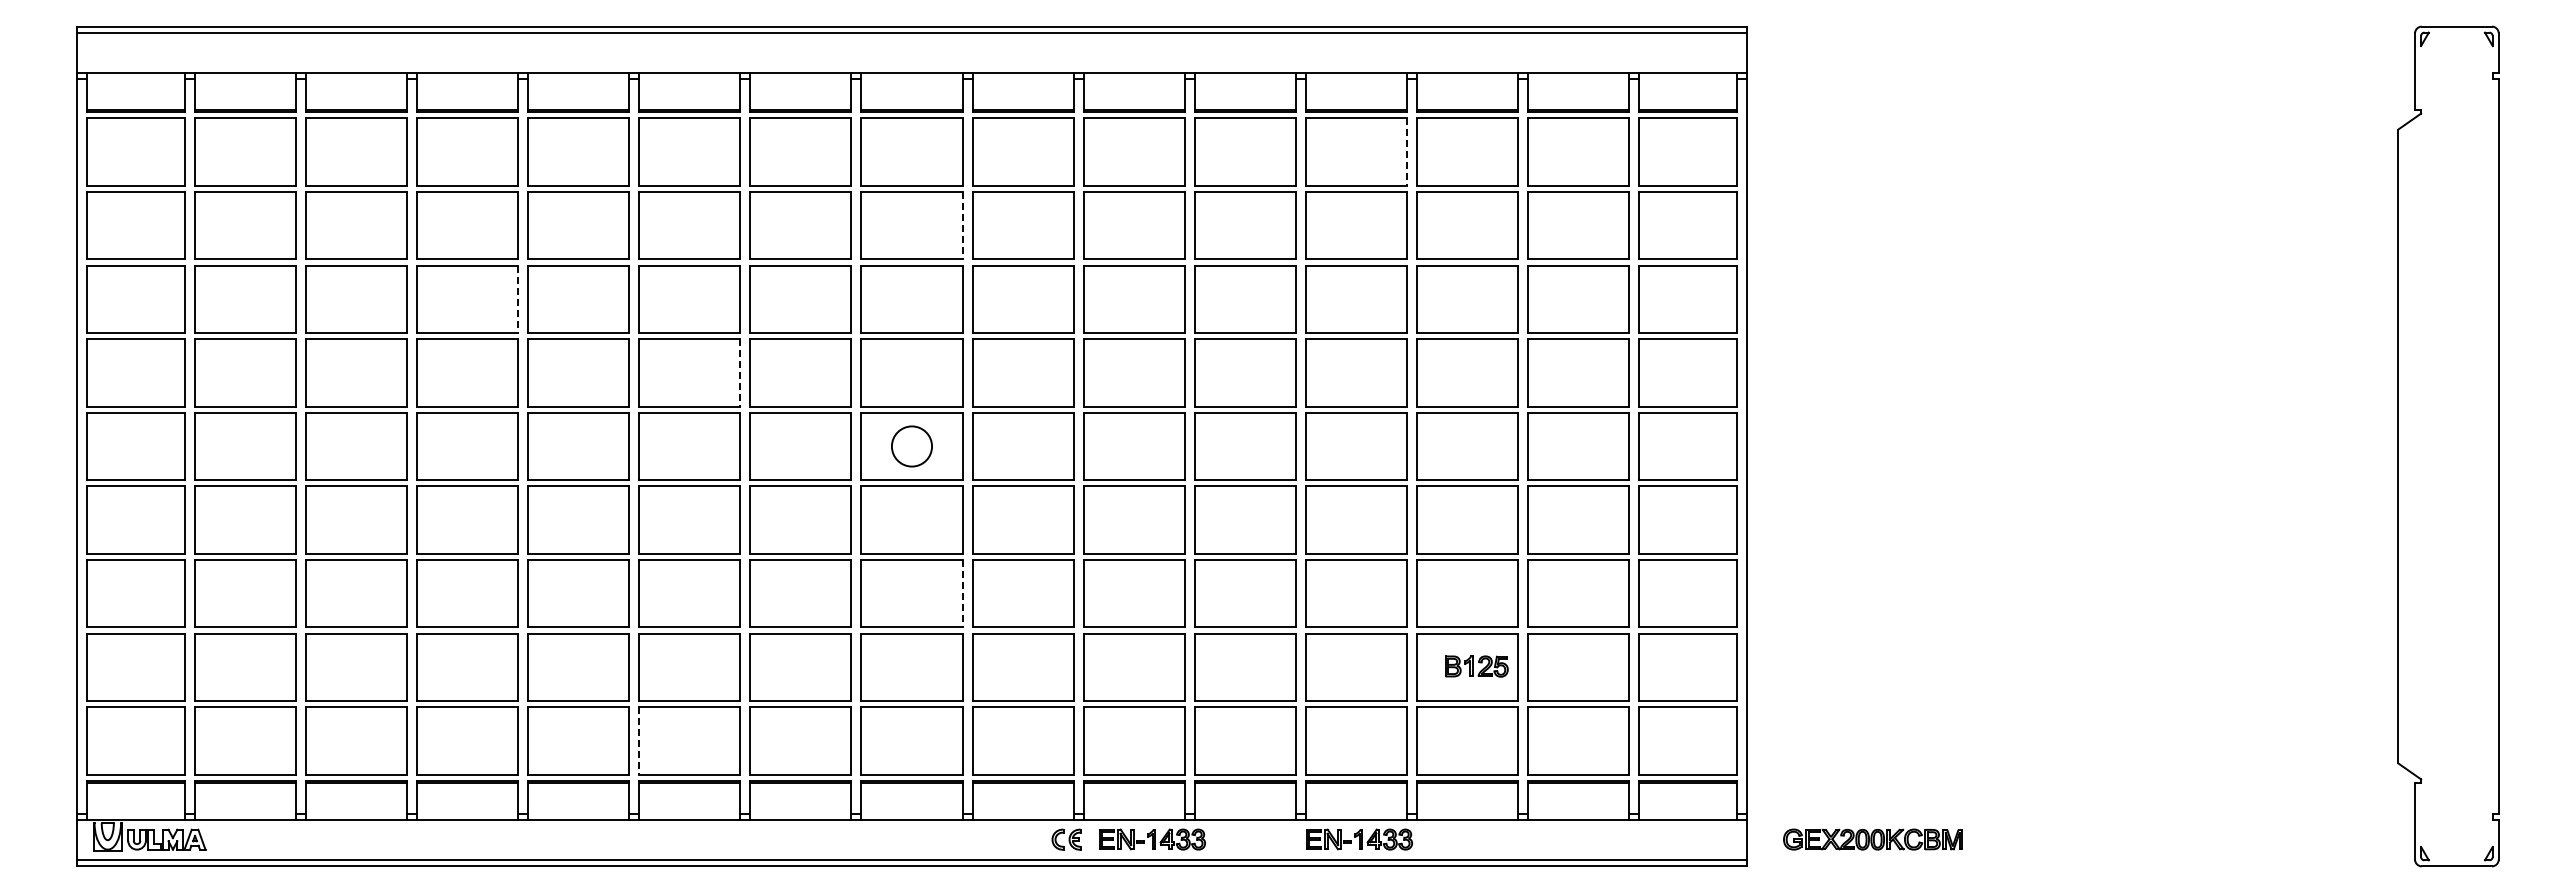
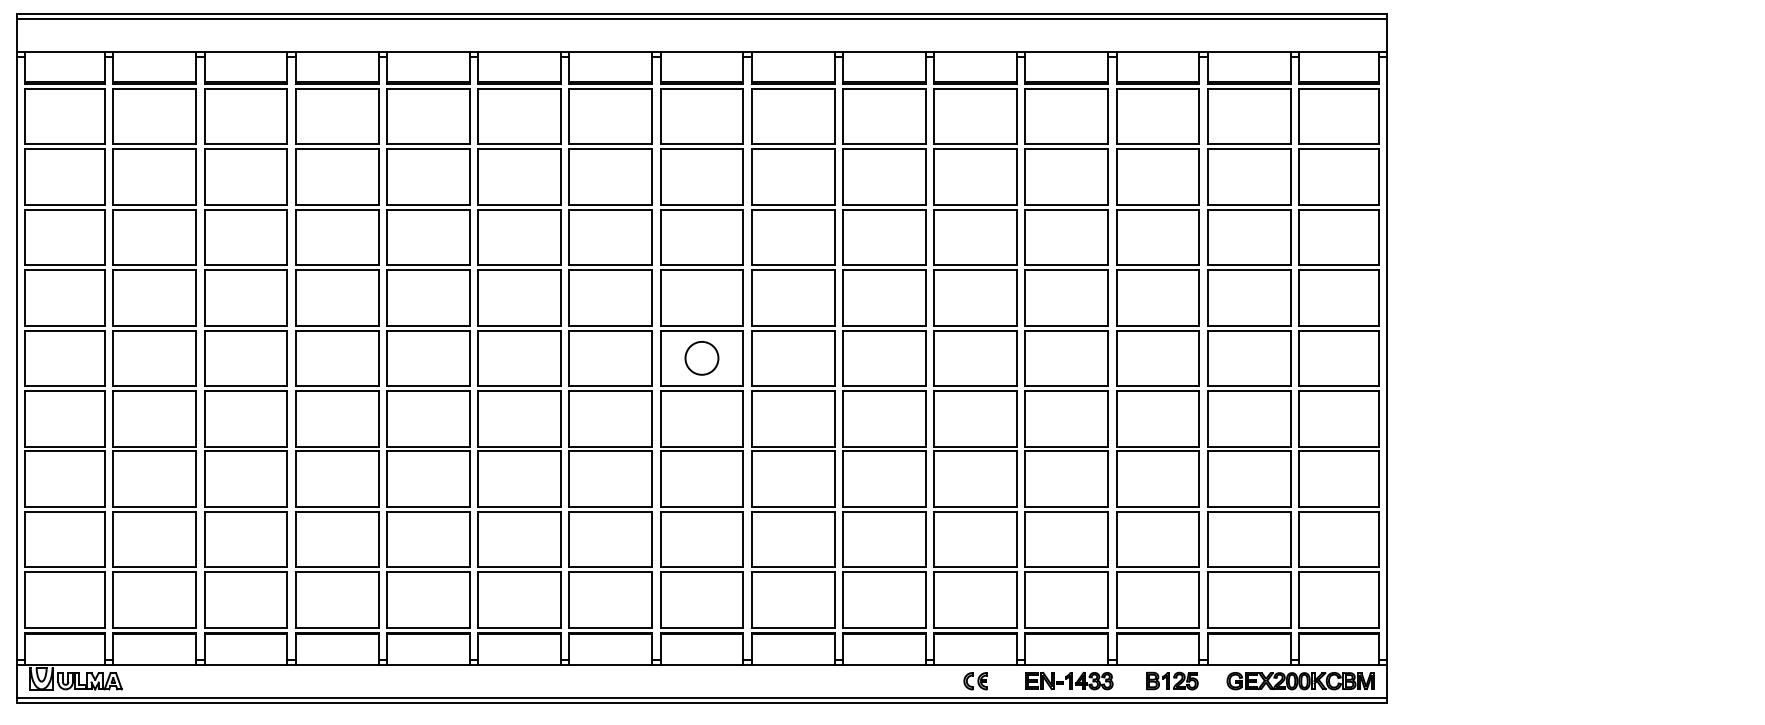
line: (1406, 152) -> (1108, 116), dashed -> solid
line: (962, 225) -> (743, 176), dashed -> solid
line: (518, 299) -> (378, 237), dashed -> solid
line: (740, 372) -> (561, 297), dashed -> solid
line: (962, 593) -> (743, 479), dashed -> solid
part: (1476, 666) -> (1172, 681), moved
line: (639, 740) -> (478, 599), dashed -> solid
part: (1066, 839) -> (975, 681), moved
part: (1152, 839) -> (899, 681), removed
part: (1872, 839) -> (1300, 681), moved

